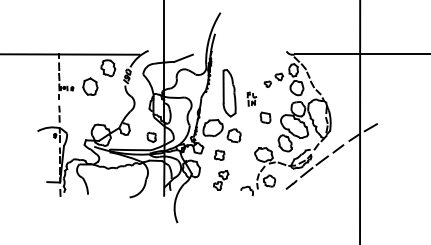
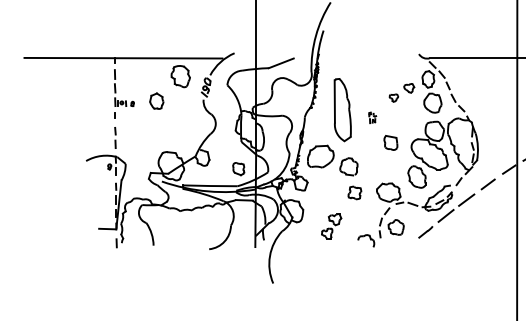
part: (90, 86) -> (156, 101), size x0.7
part: (251, 98) -> (372, 117), size x0.6
part: (219, 154) -> (354, 191), moved

